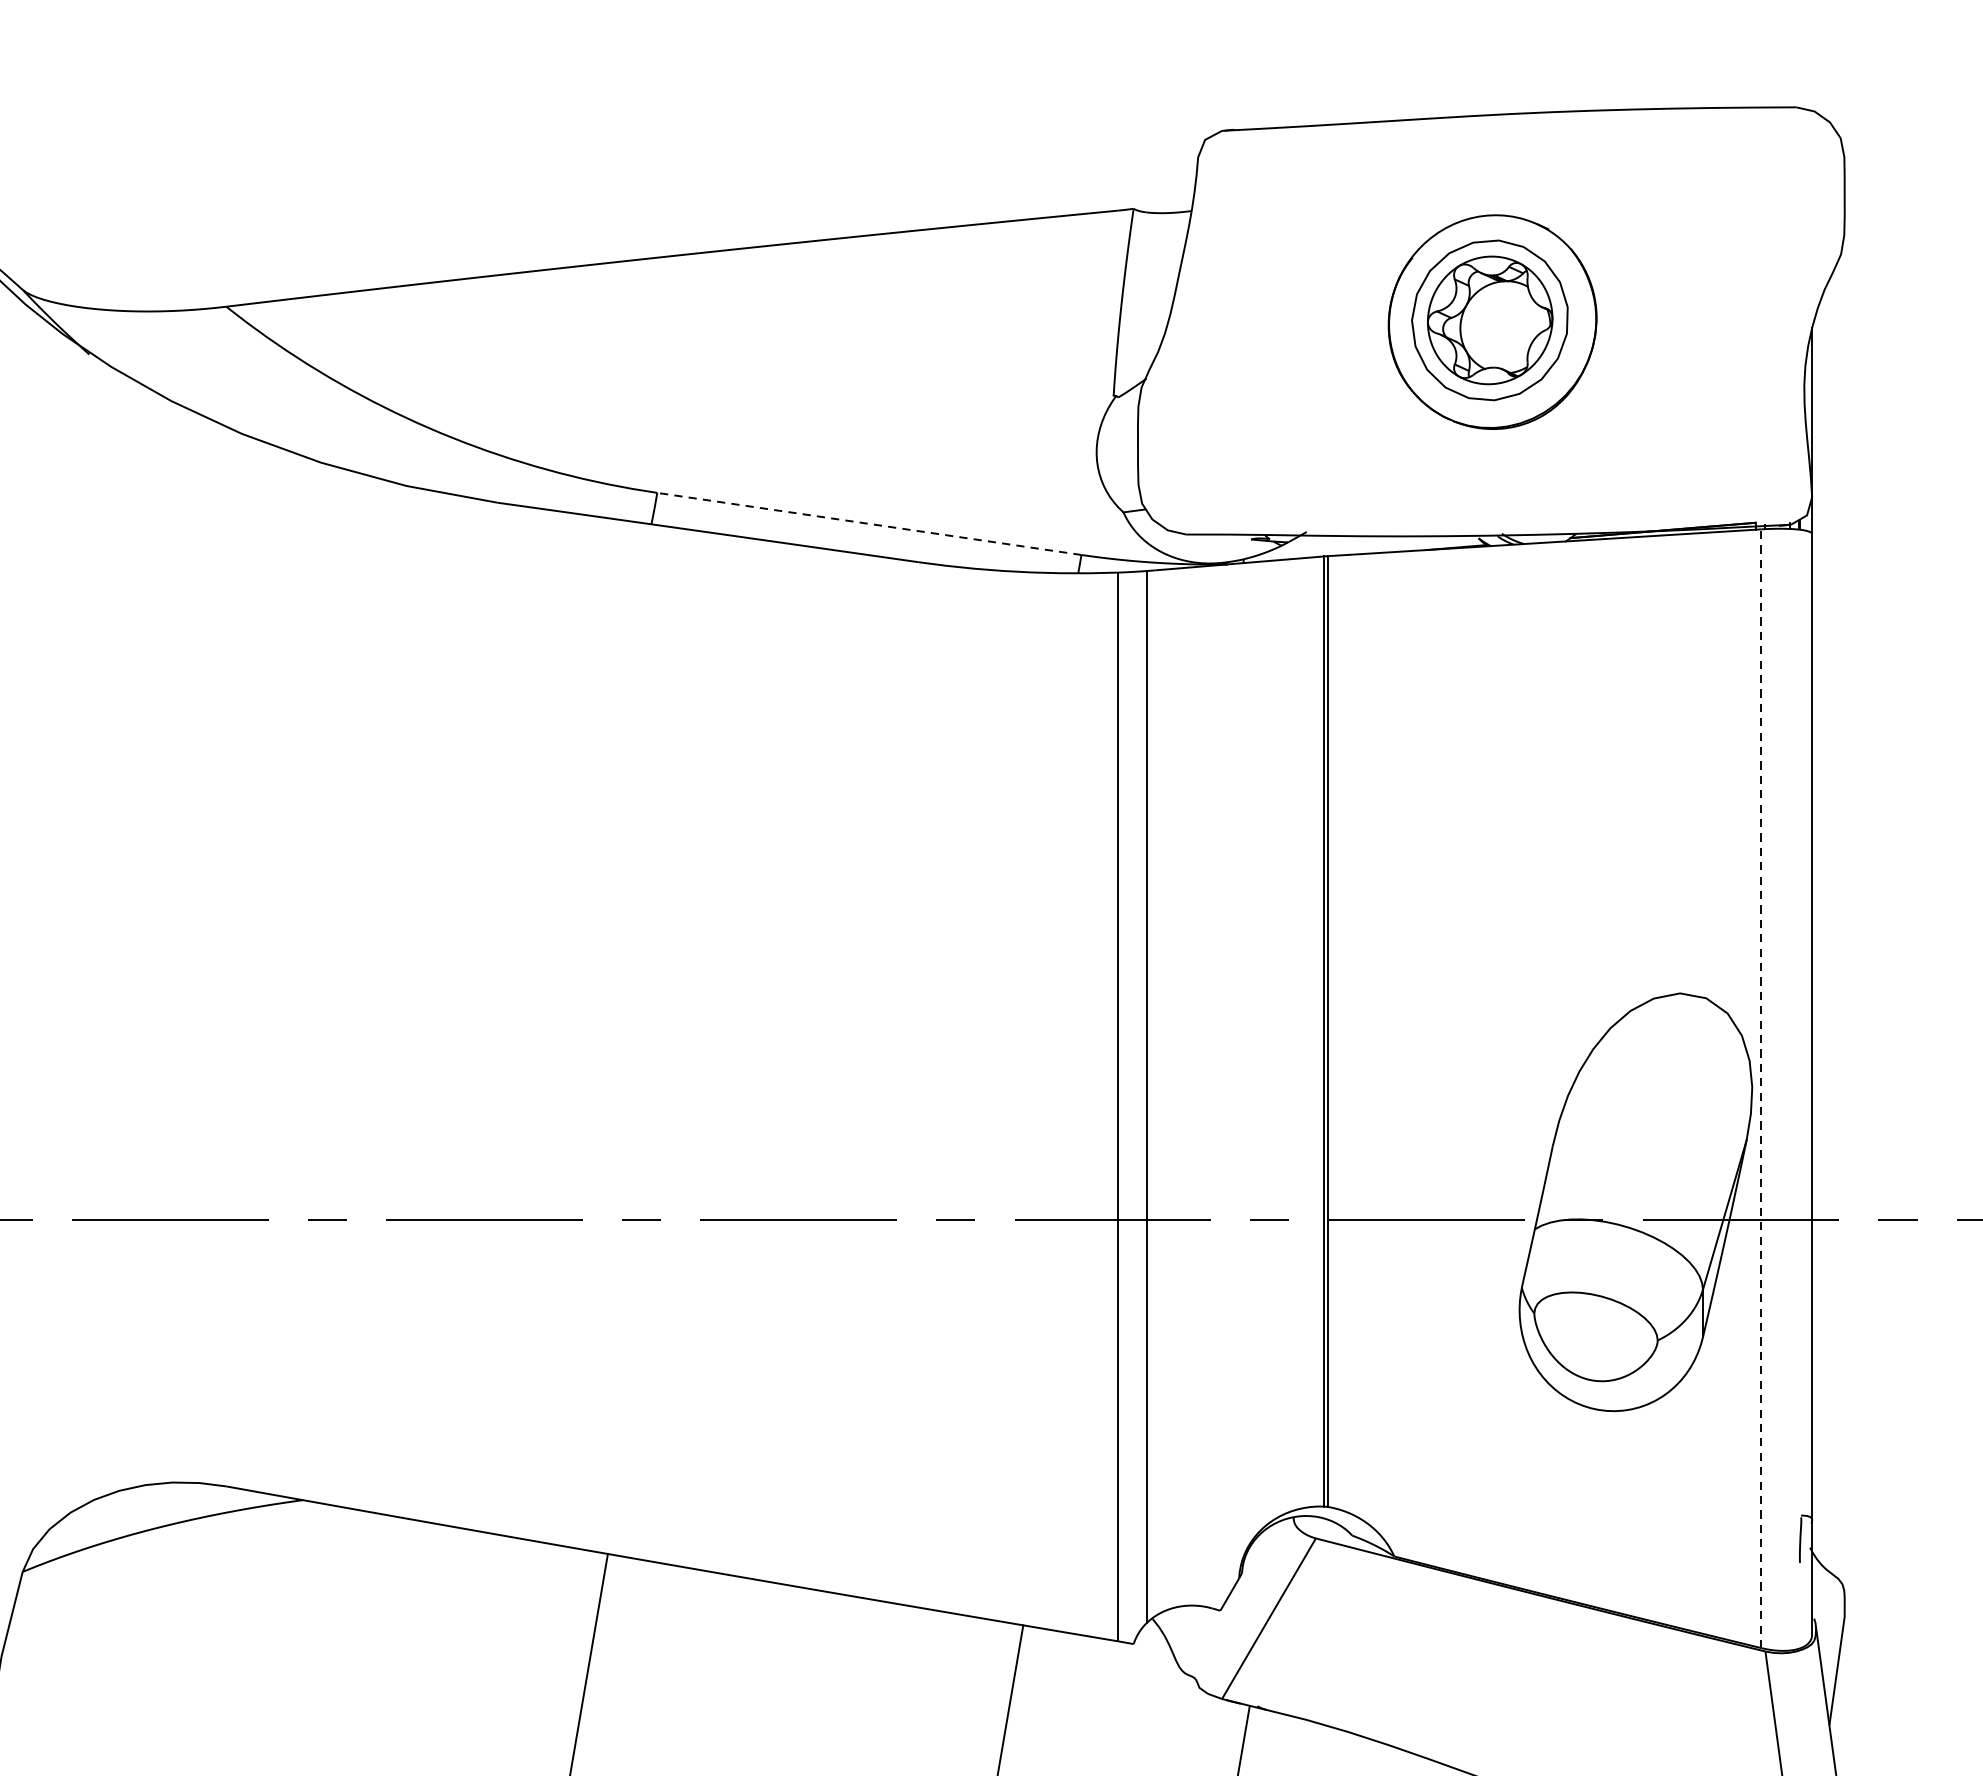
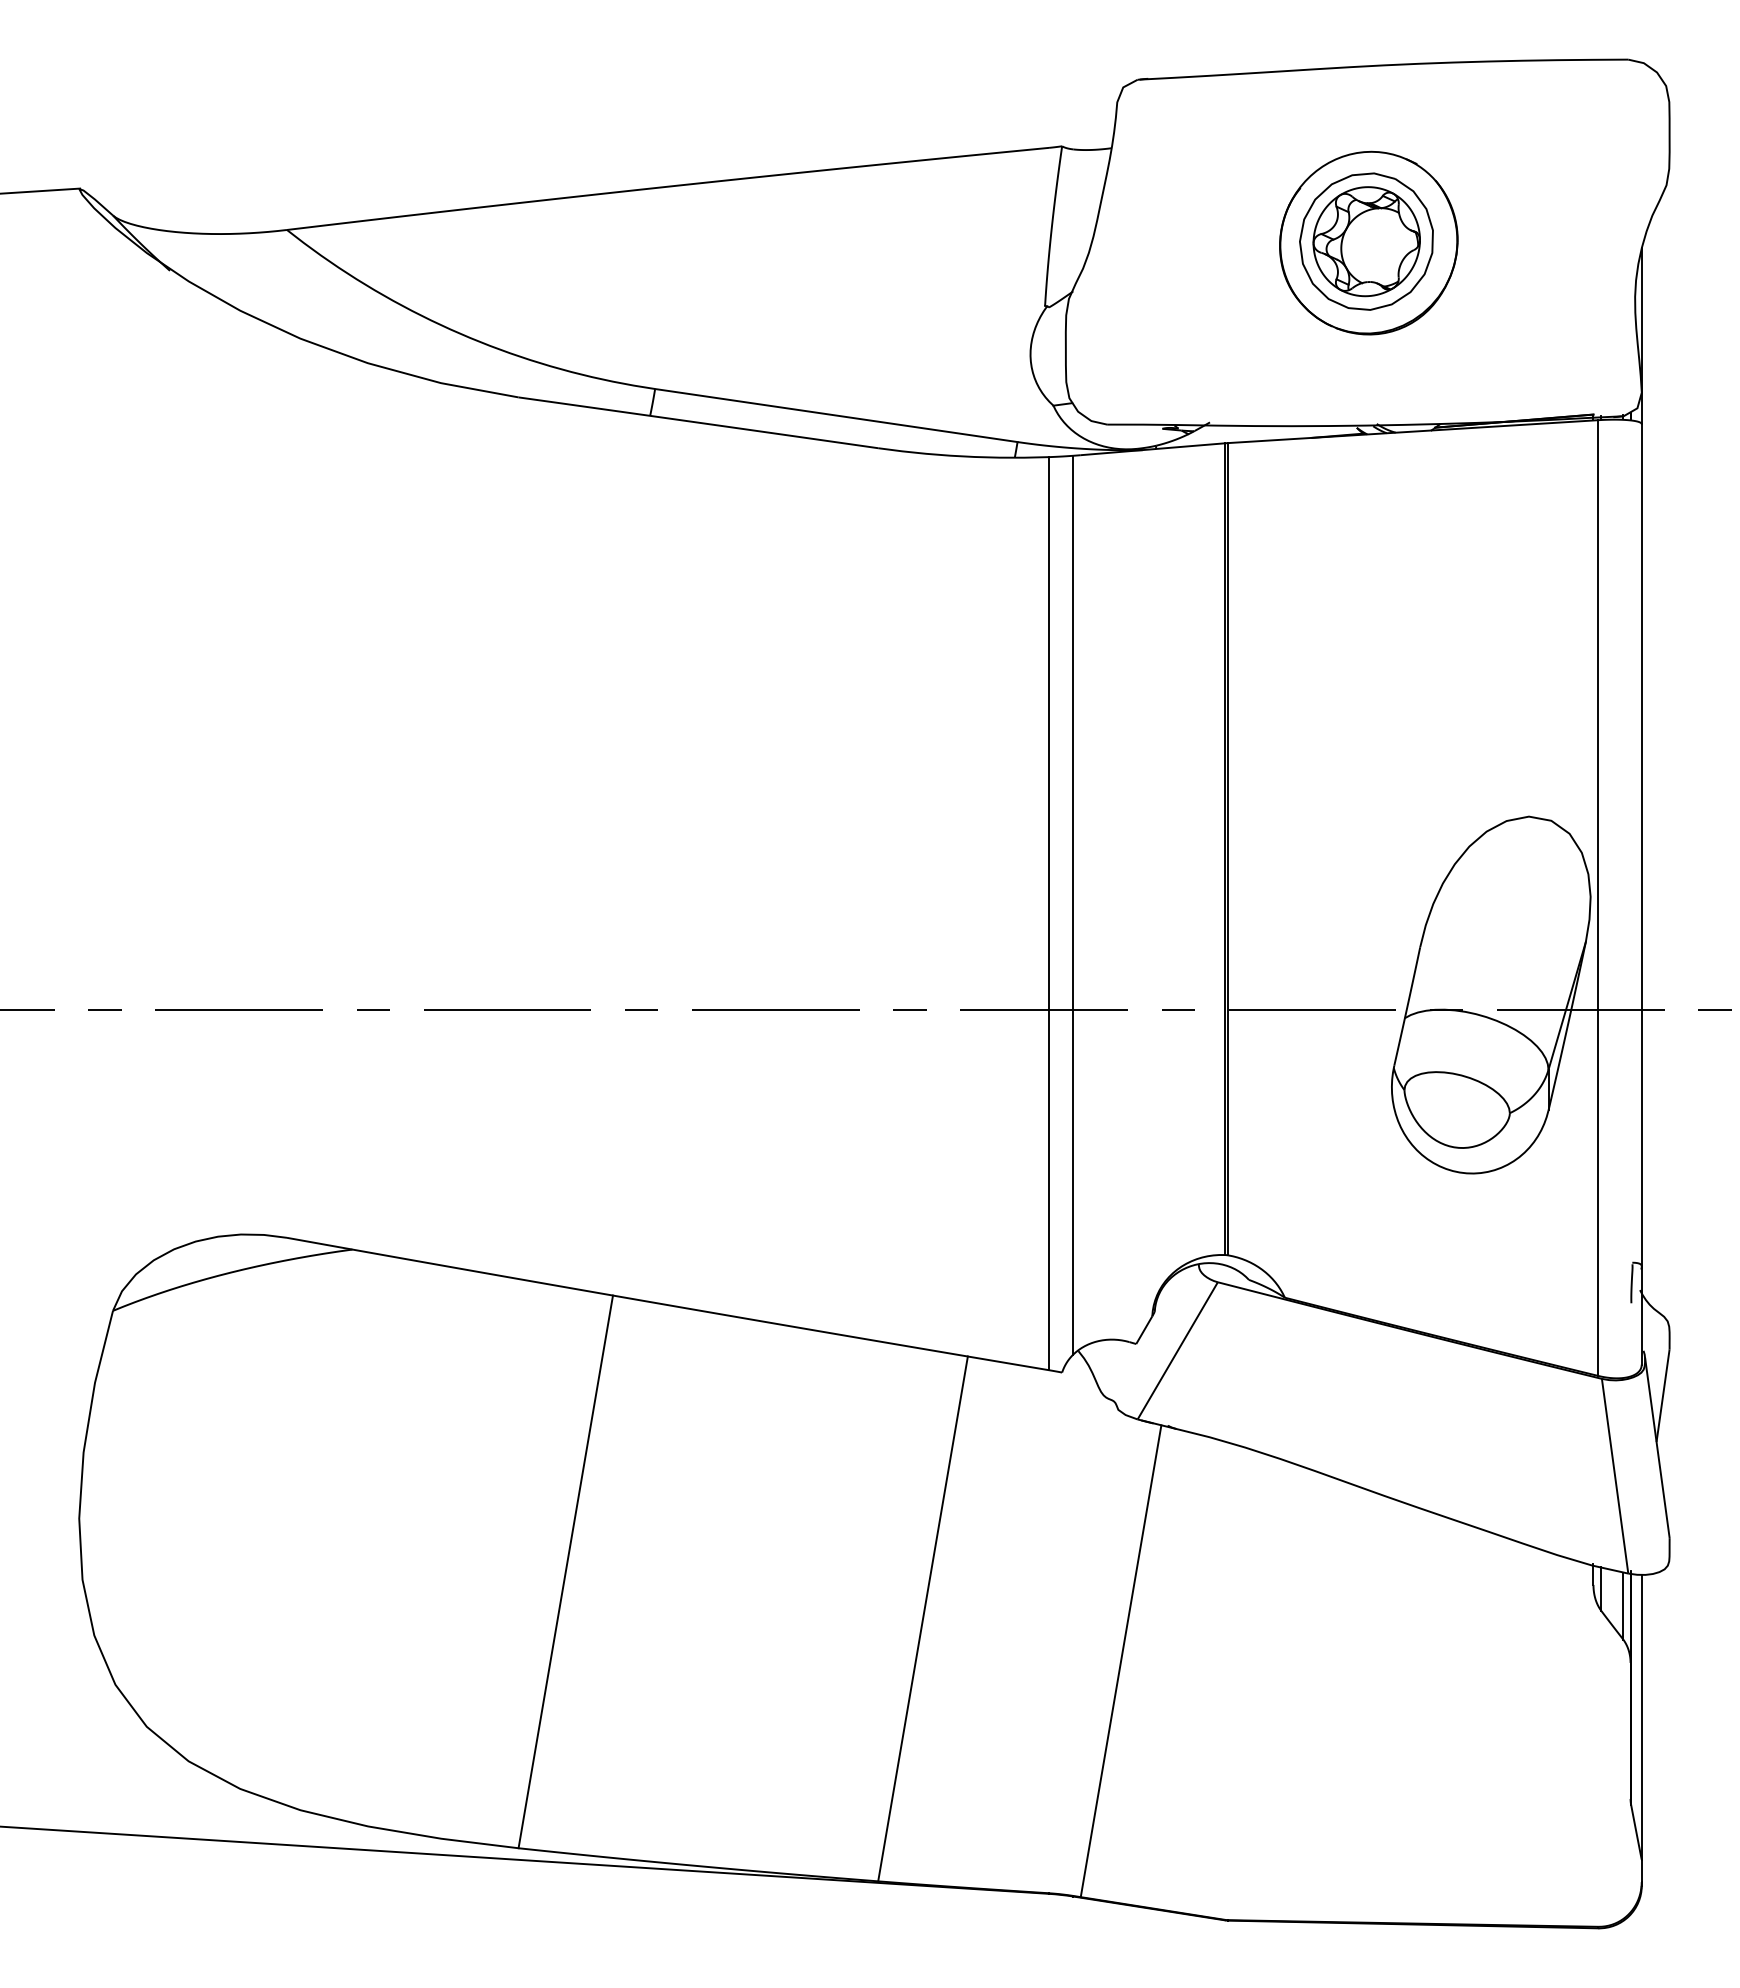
line: (868, 523) -> (835, 415), dashed -> solid
line: (1761, 1089) -> (1598, 898), dashed -> solid

